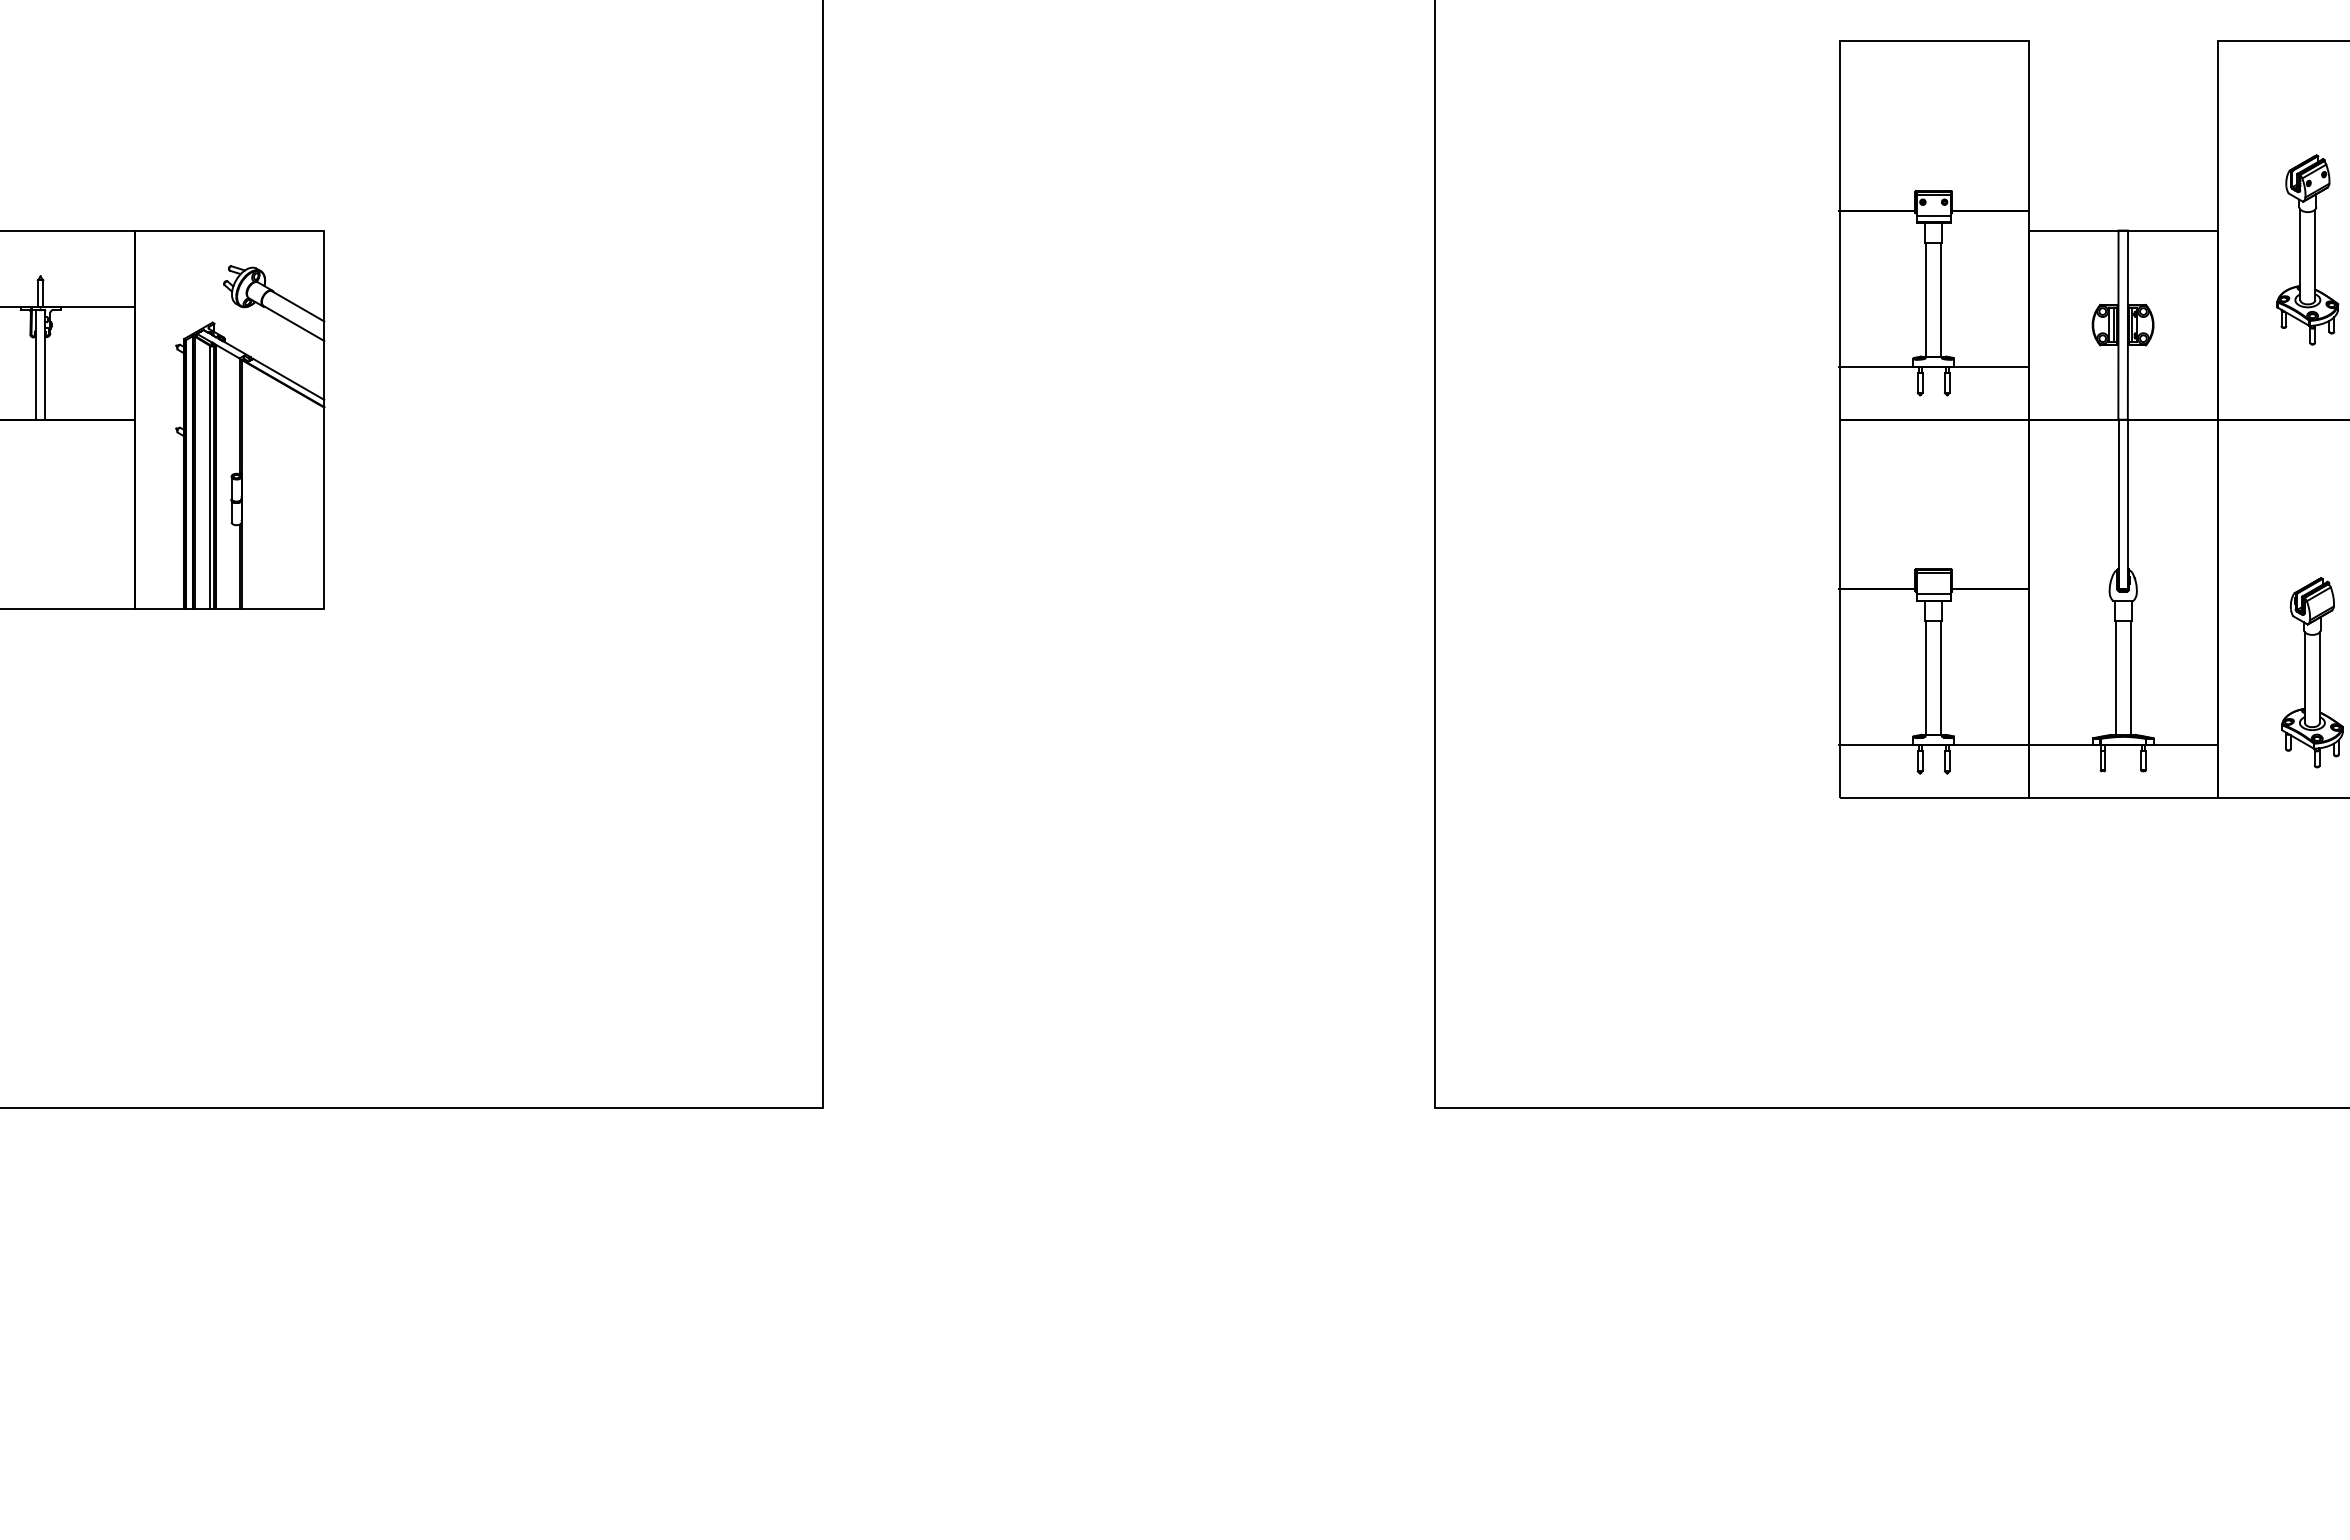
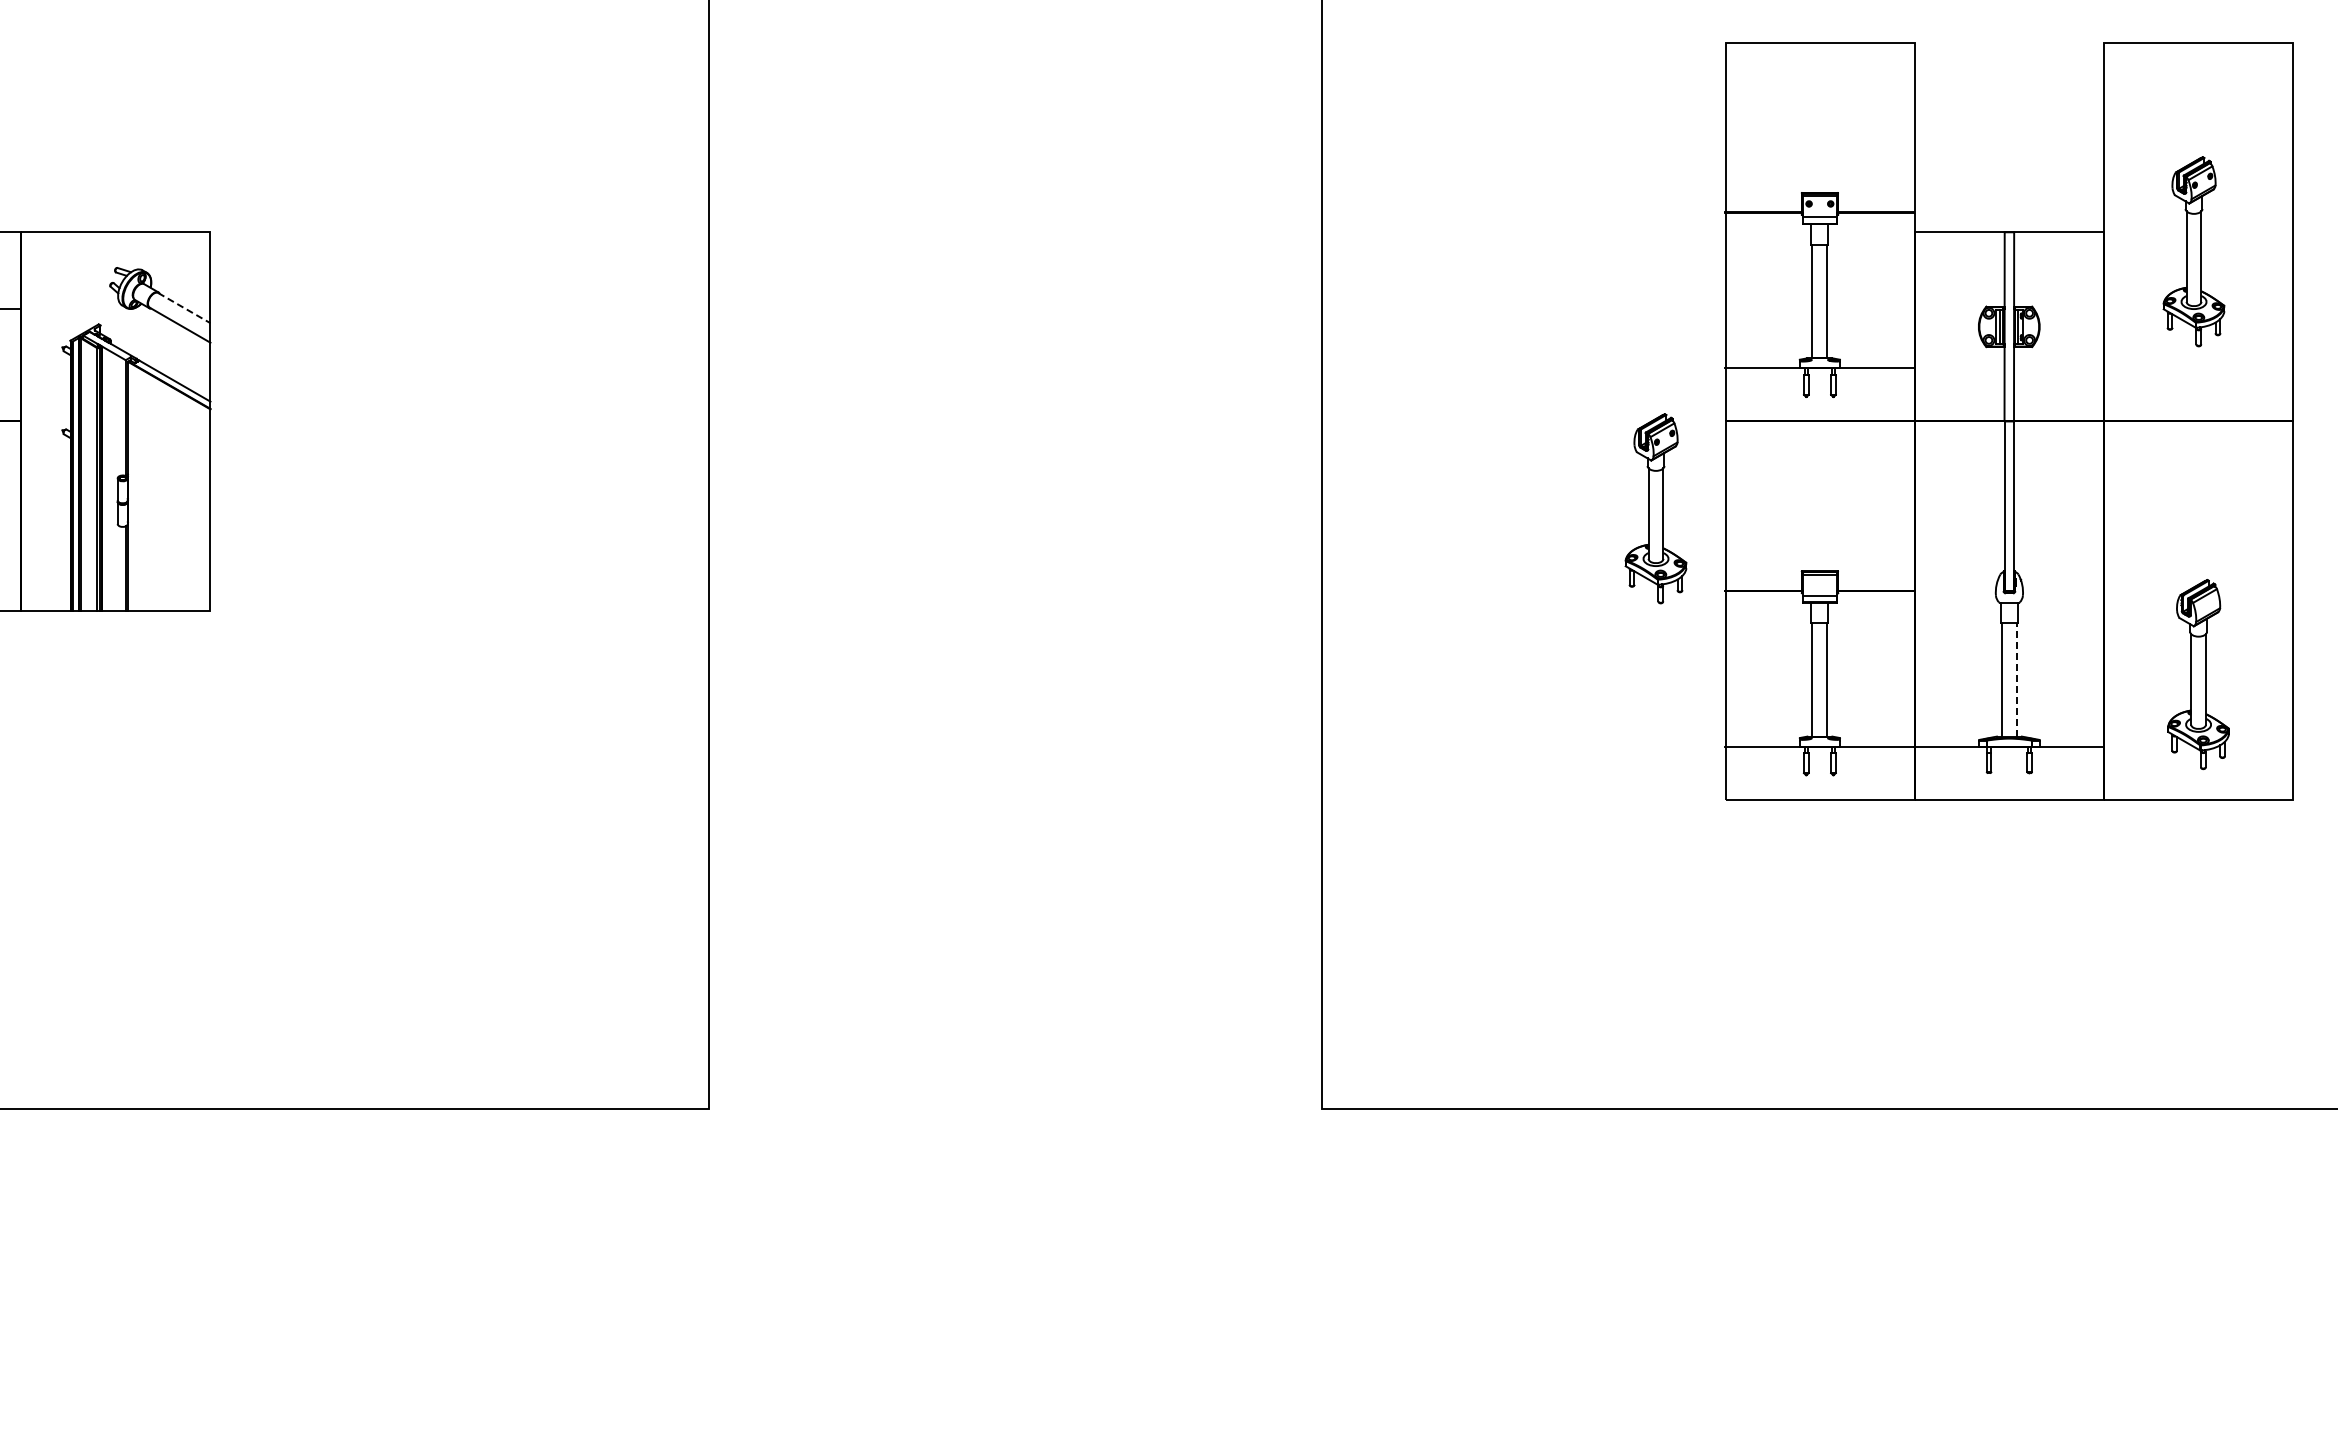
line: (298, 306) -> (184, 308), solid -> dashed
part: (1769, 506) -> (1655, 508), added
line: (2130, 678) -> (2016, 680), solid -> dashed

